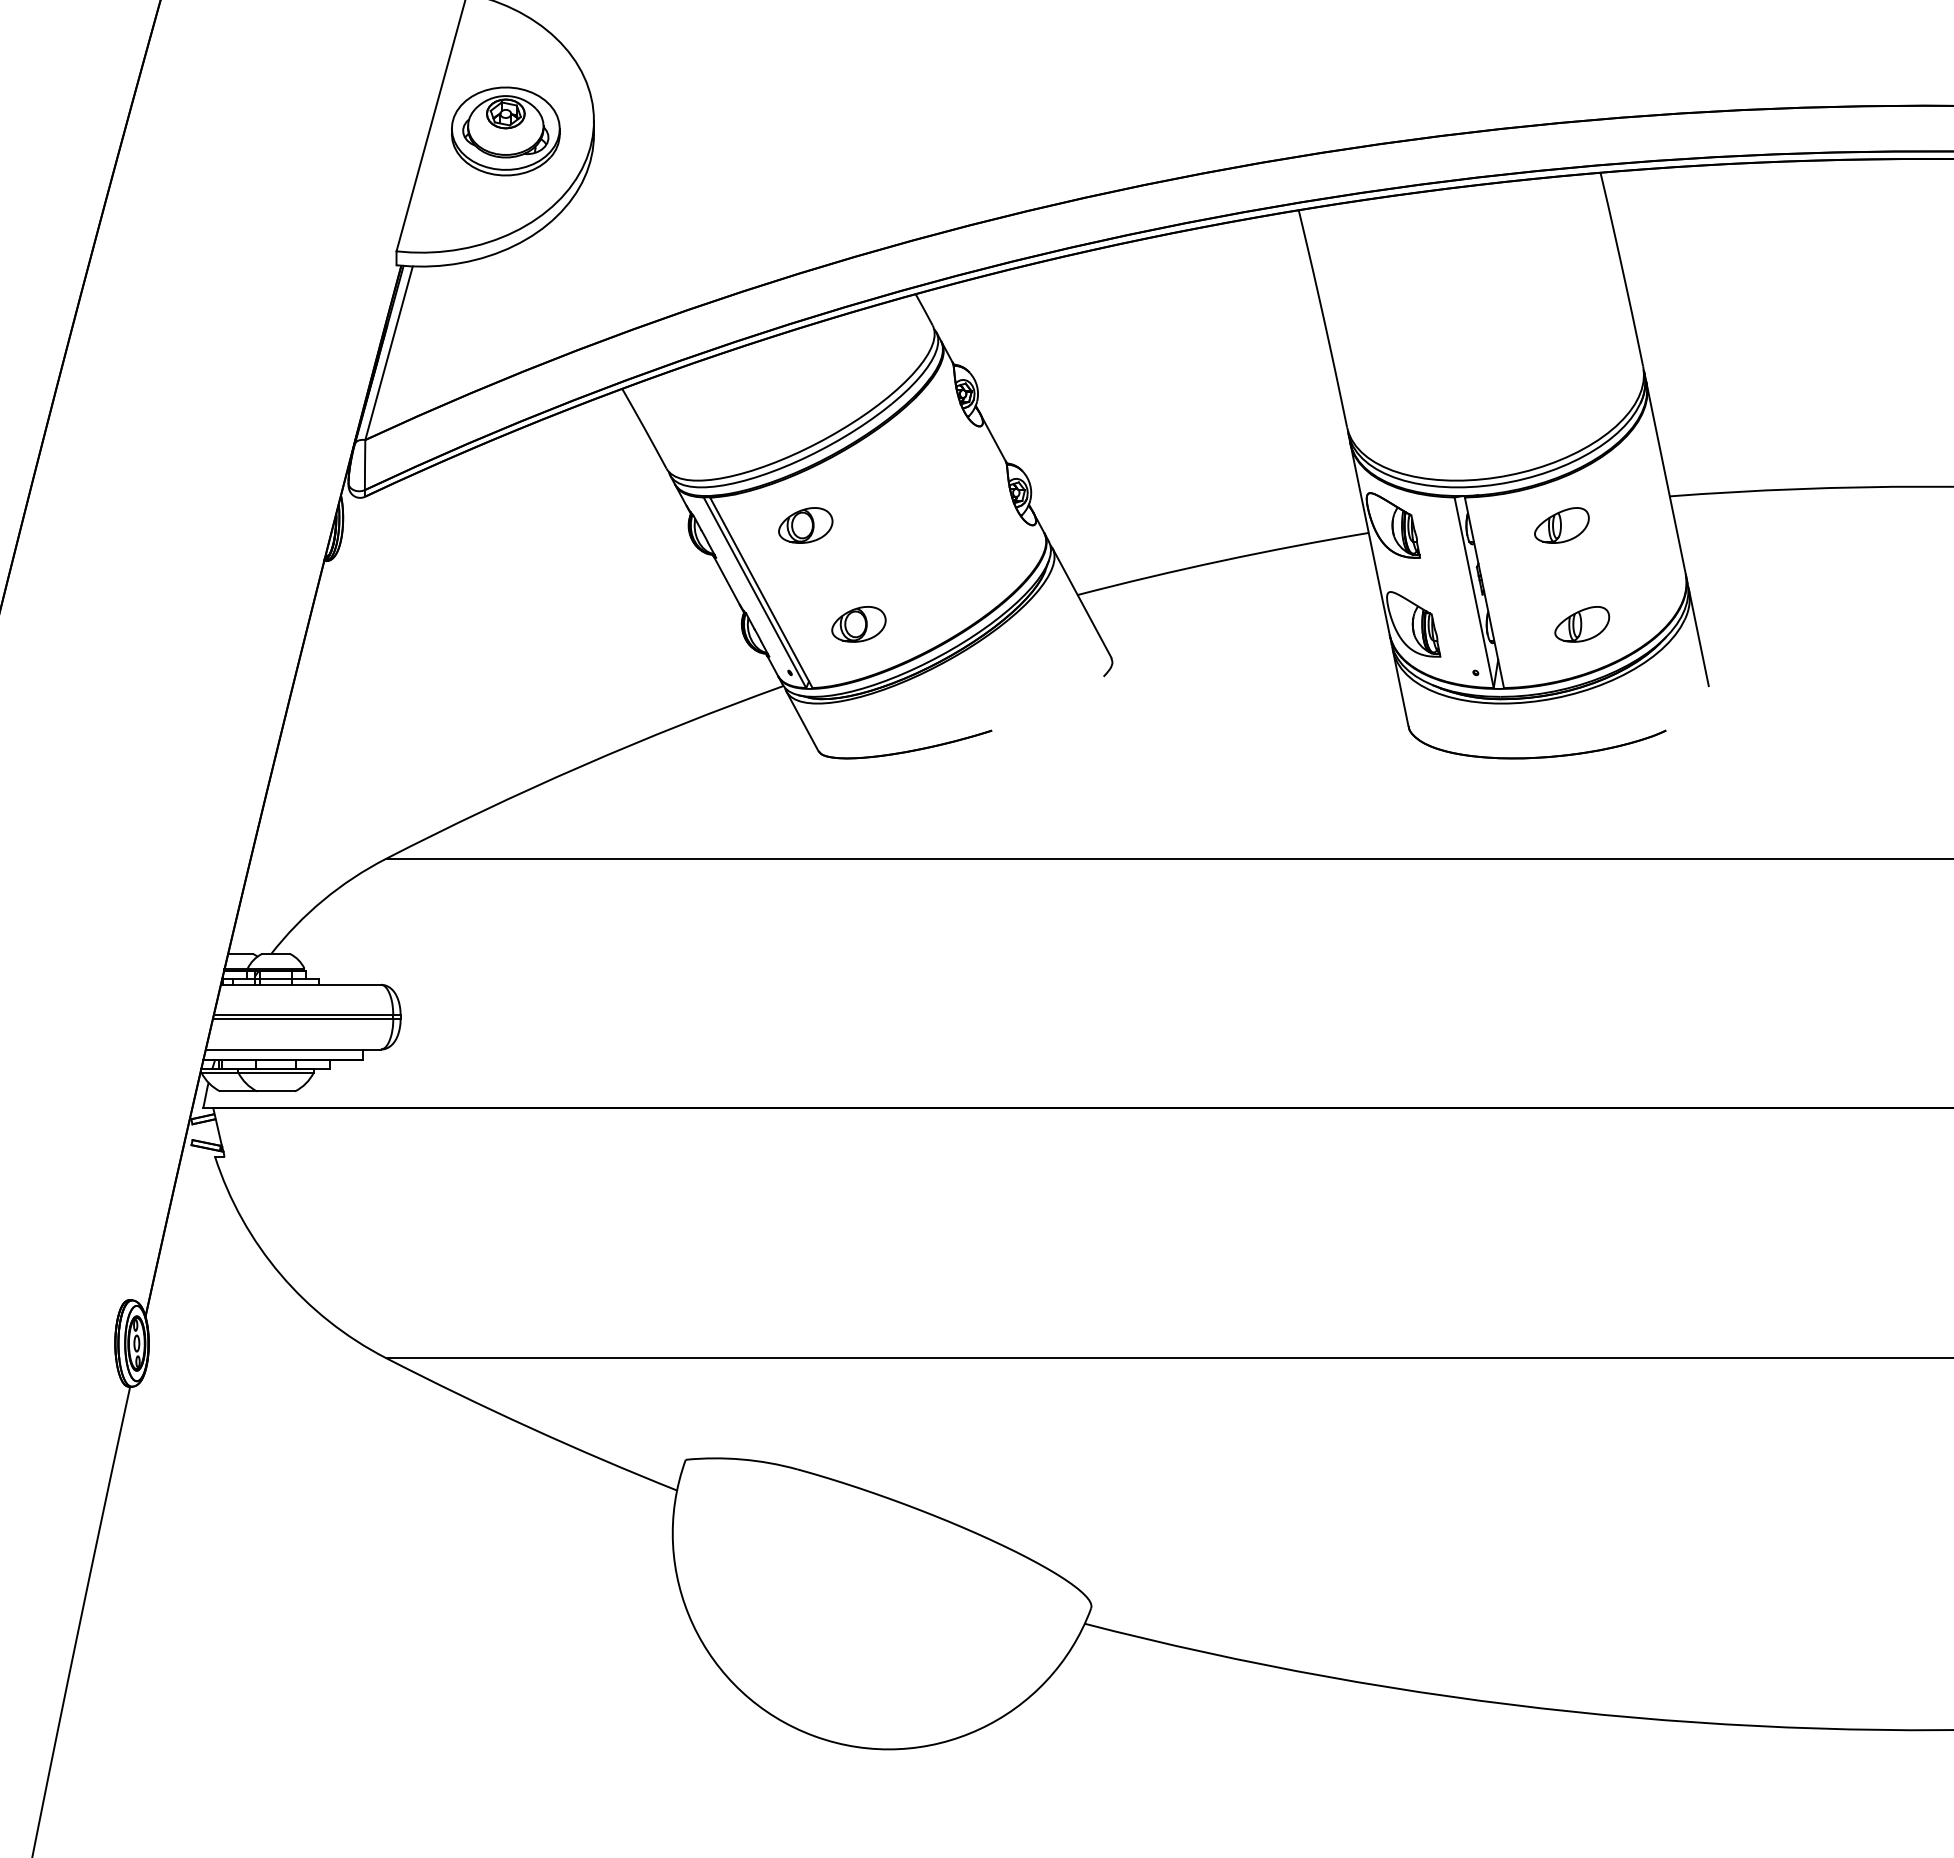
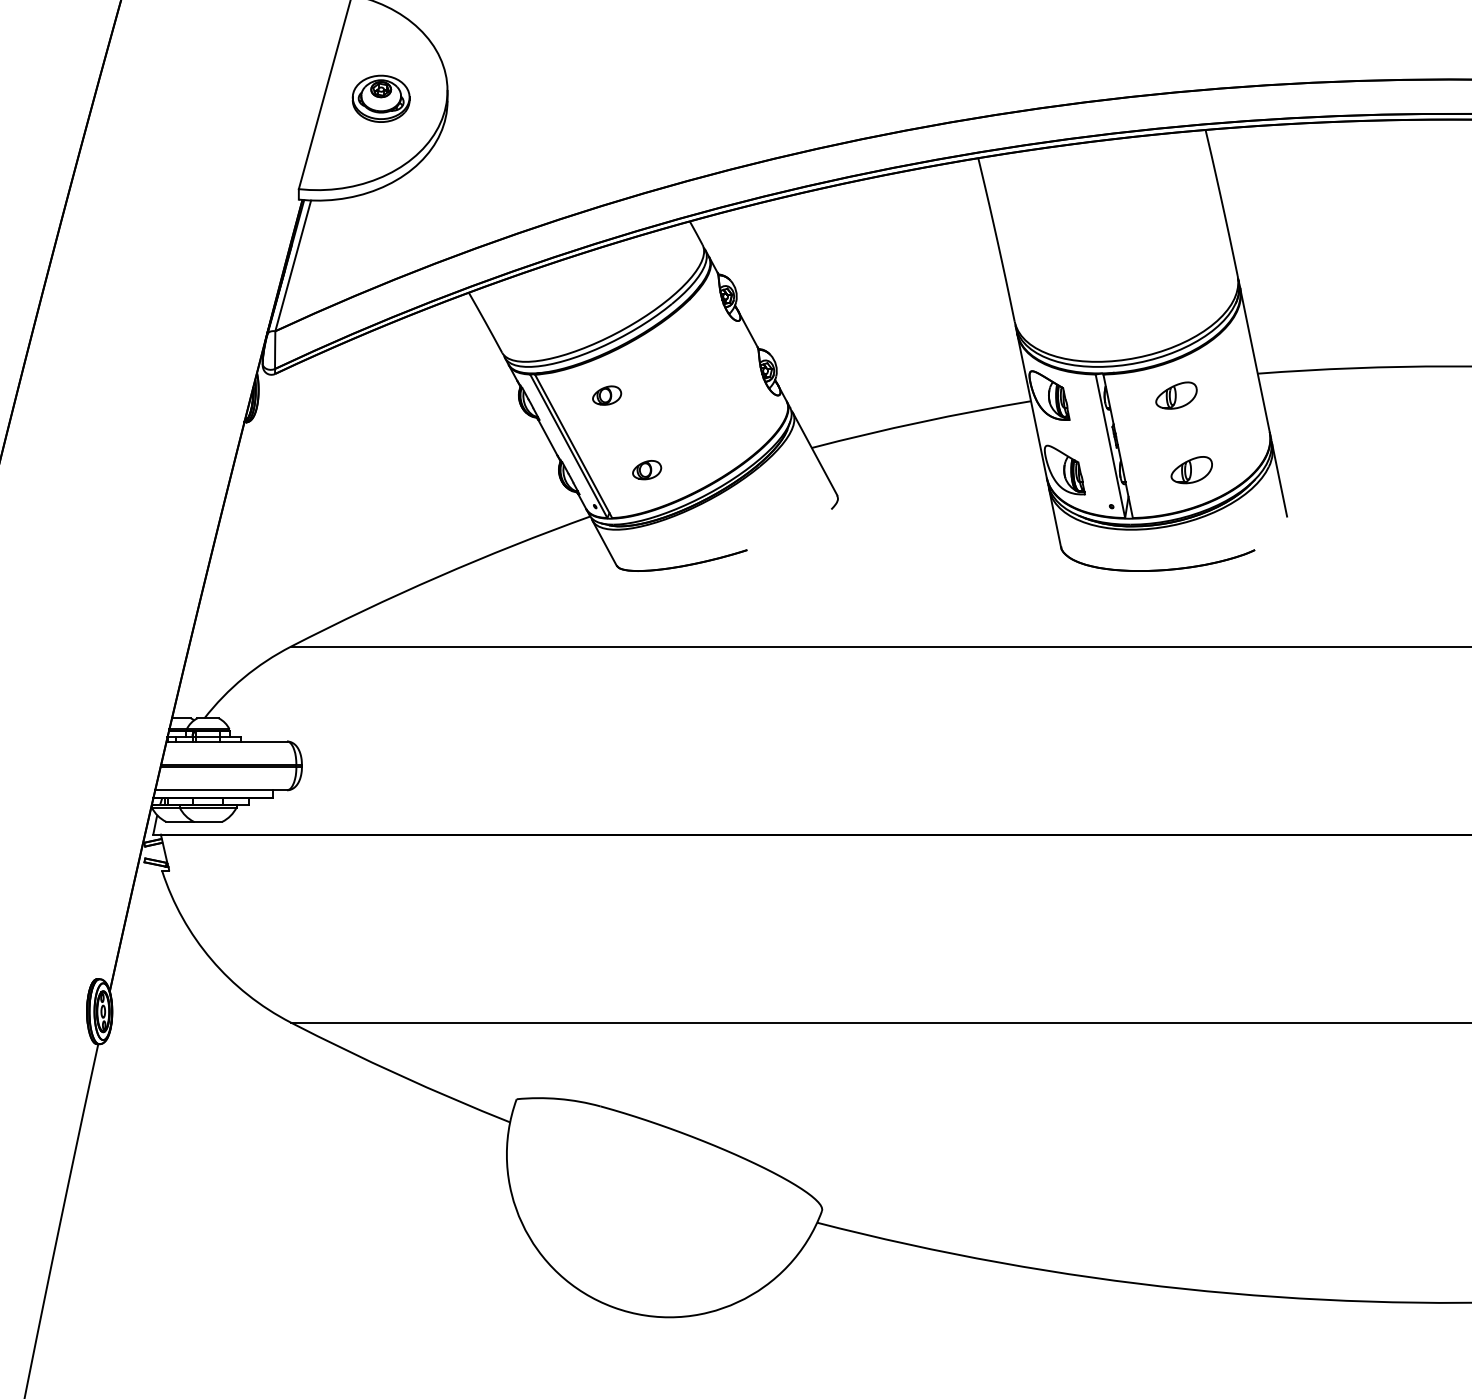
part: (505, 131) -> (380, 98), size x0.7
part: (805, 525) -> (606, 395), size x0.7
part: (858, 624) -> (646, 470), size x0.7

